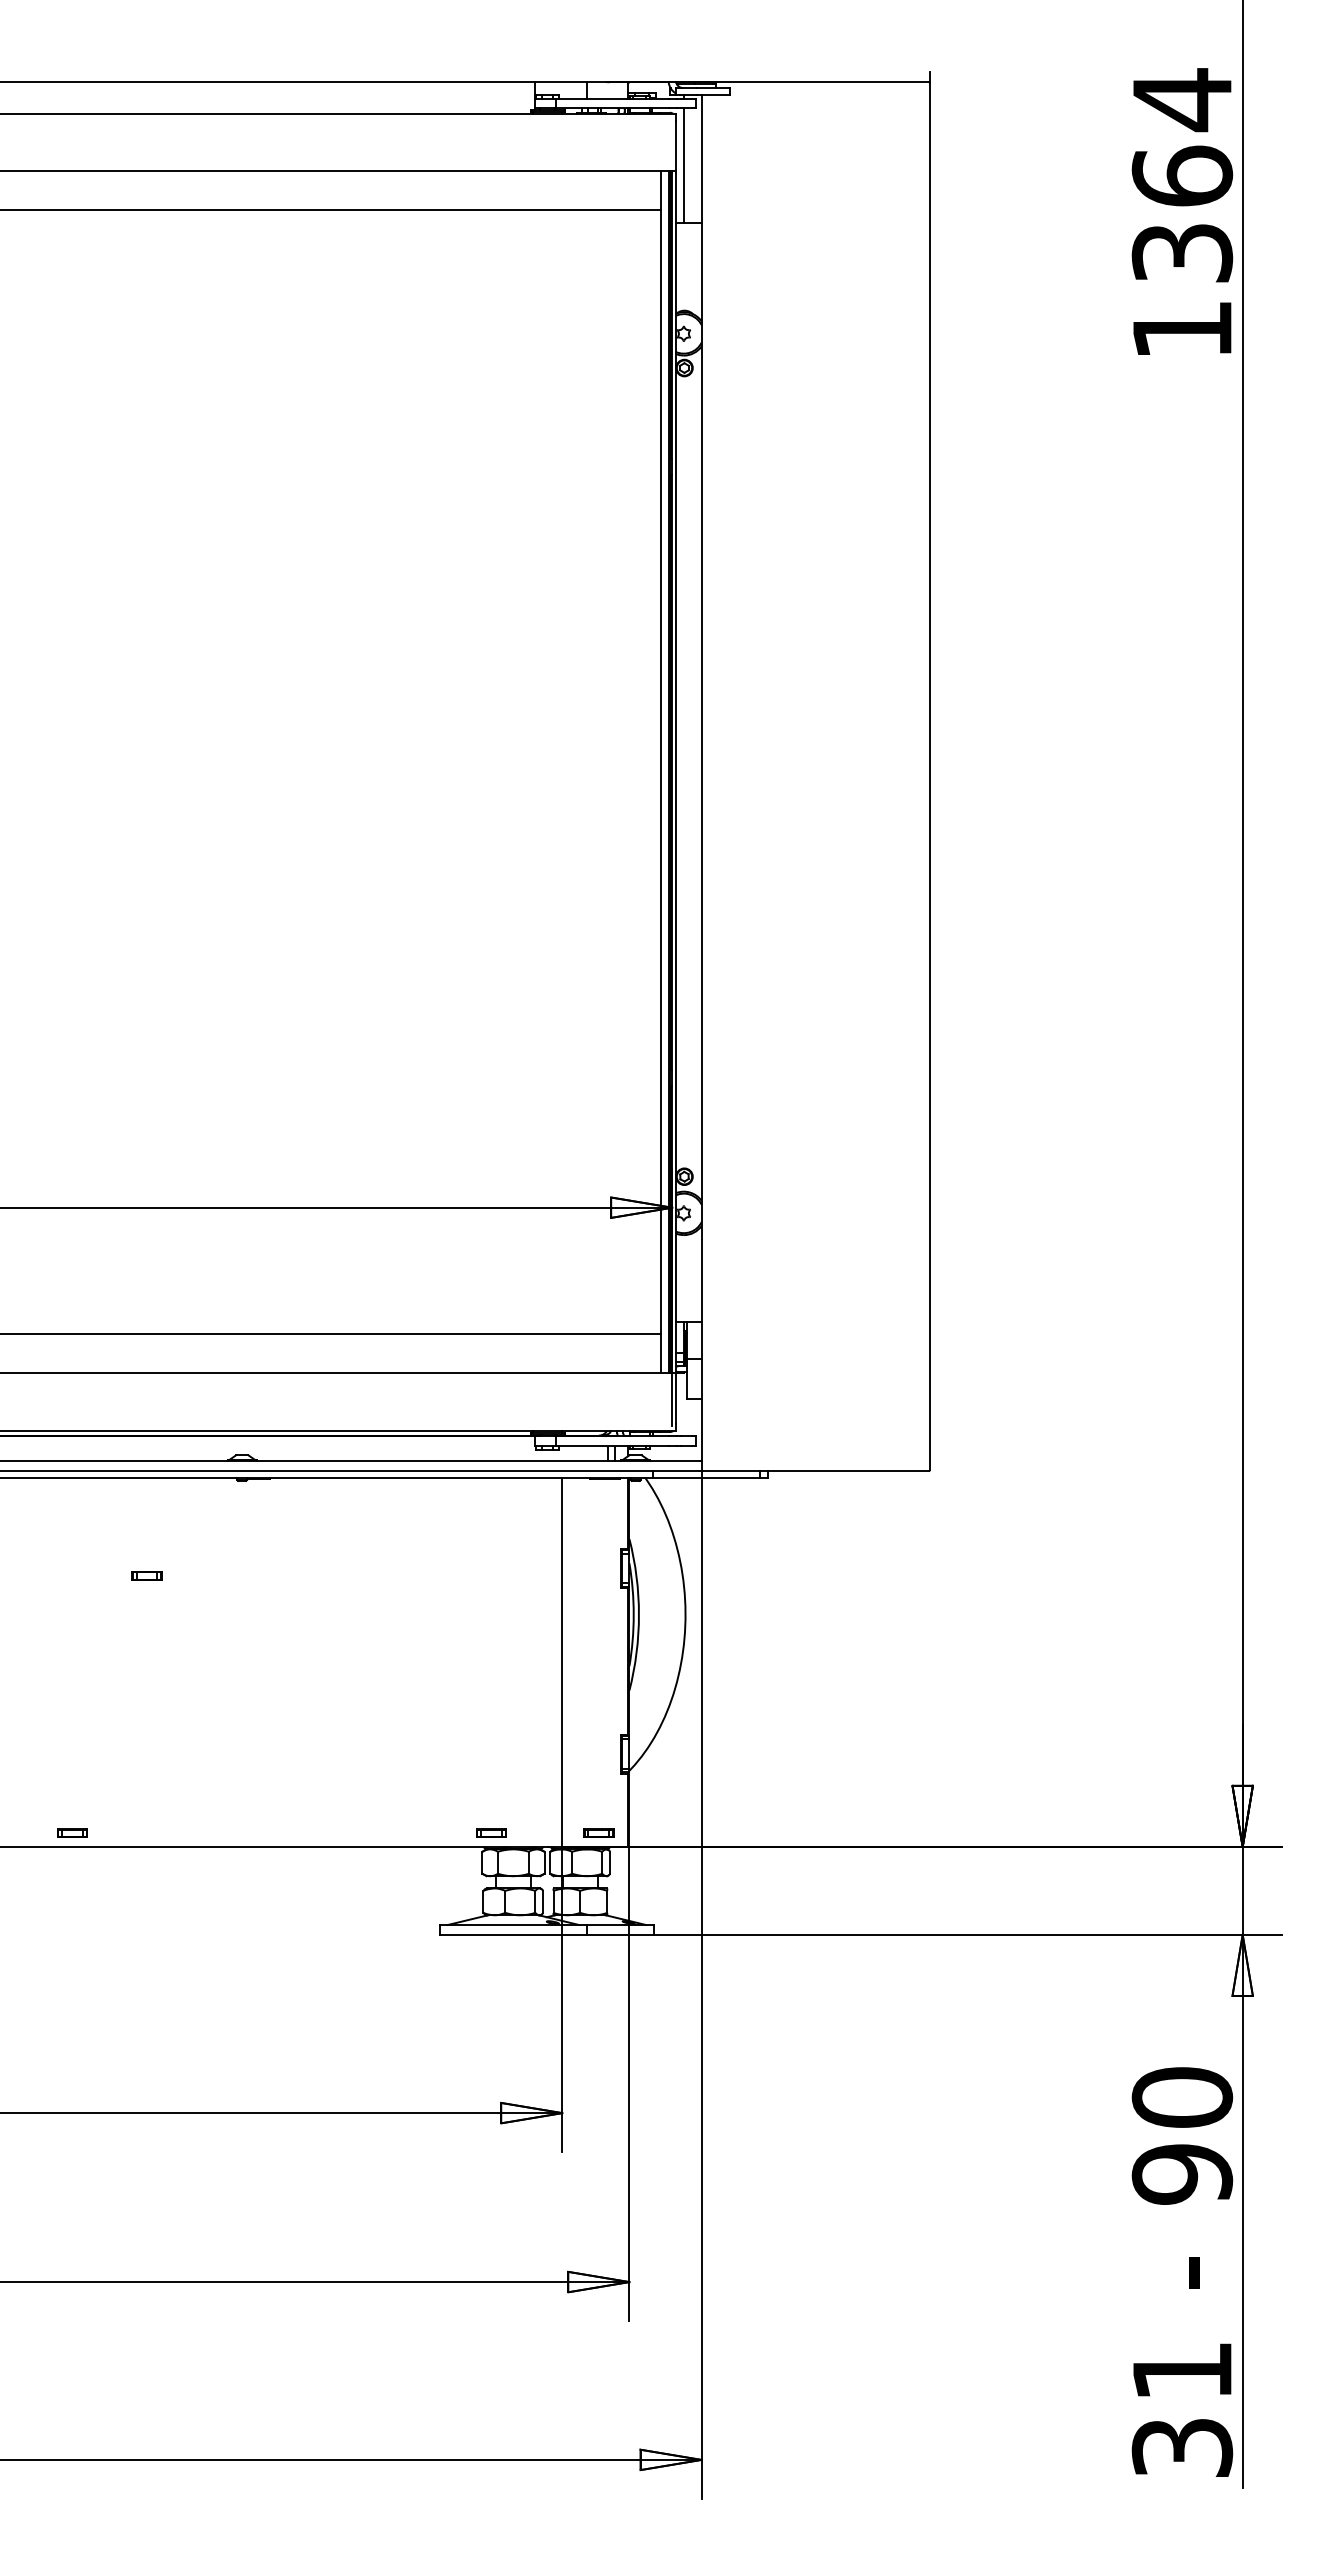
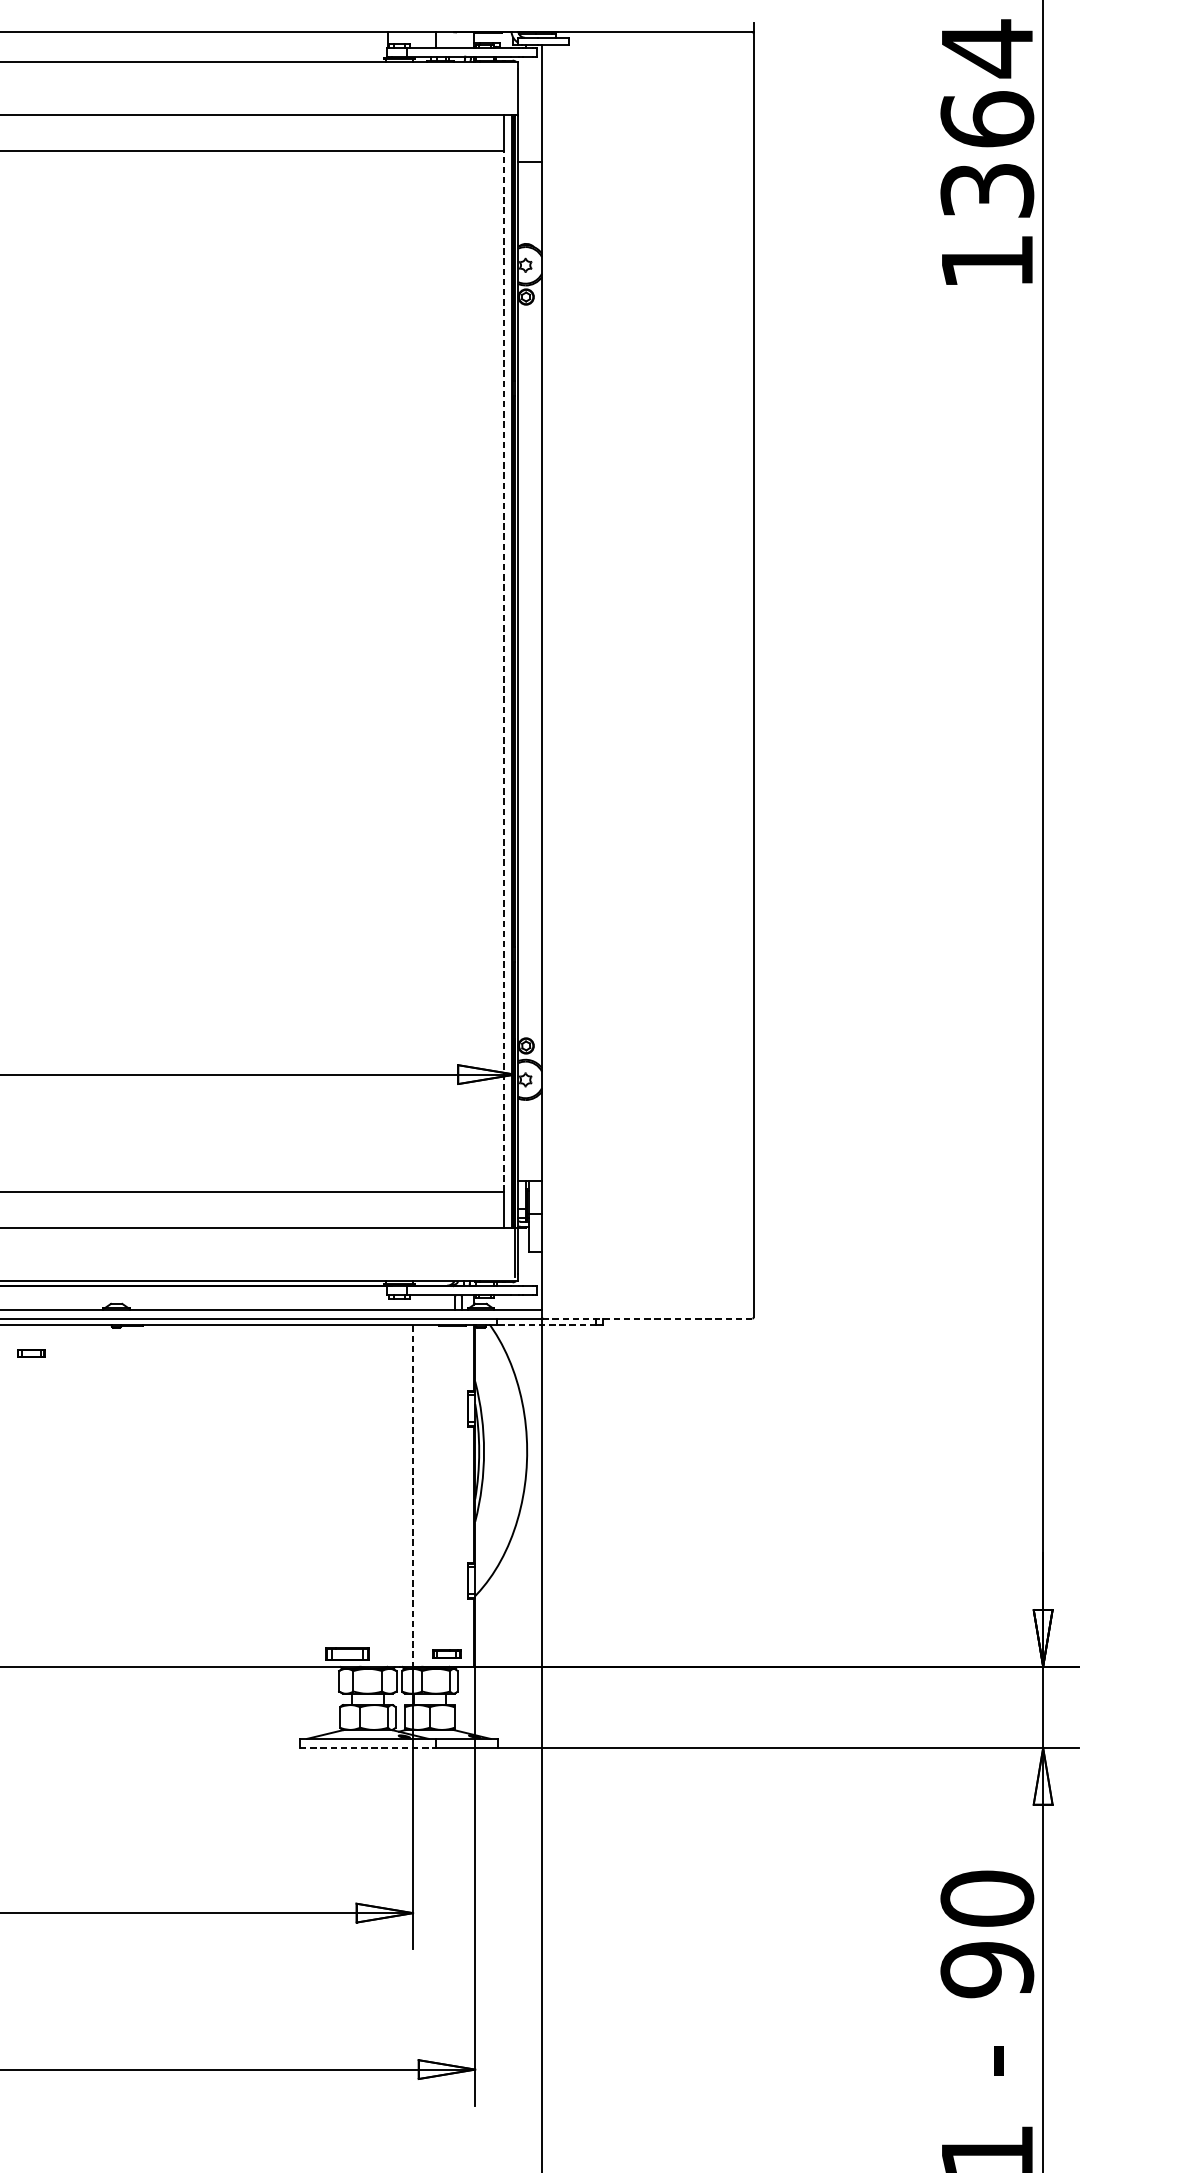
line: (684, 165) -> (526, 109), removed
line: (660, 772) -> (503, 671), solid -> dashed
line: (815, 1471) -> (647, 1318), solid -> dashed
line: (706, 1478) -> (546, 1325), solid -> dashed
part: (146, 1575) -> (30, 1353), moved
line: (562, 1663) -> (413, 1496), solid -> dashed
part: (491, 1832) -> (347, 1653), size x1.6
line: (513, 1934) -> (367, 1747), solid -> dashed

